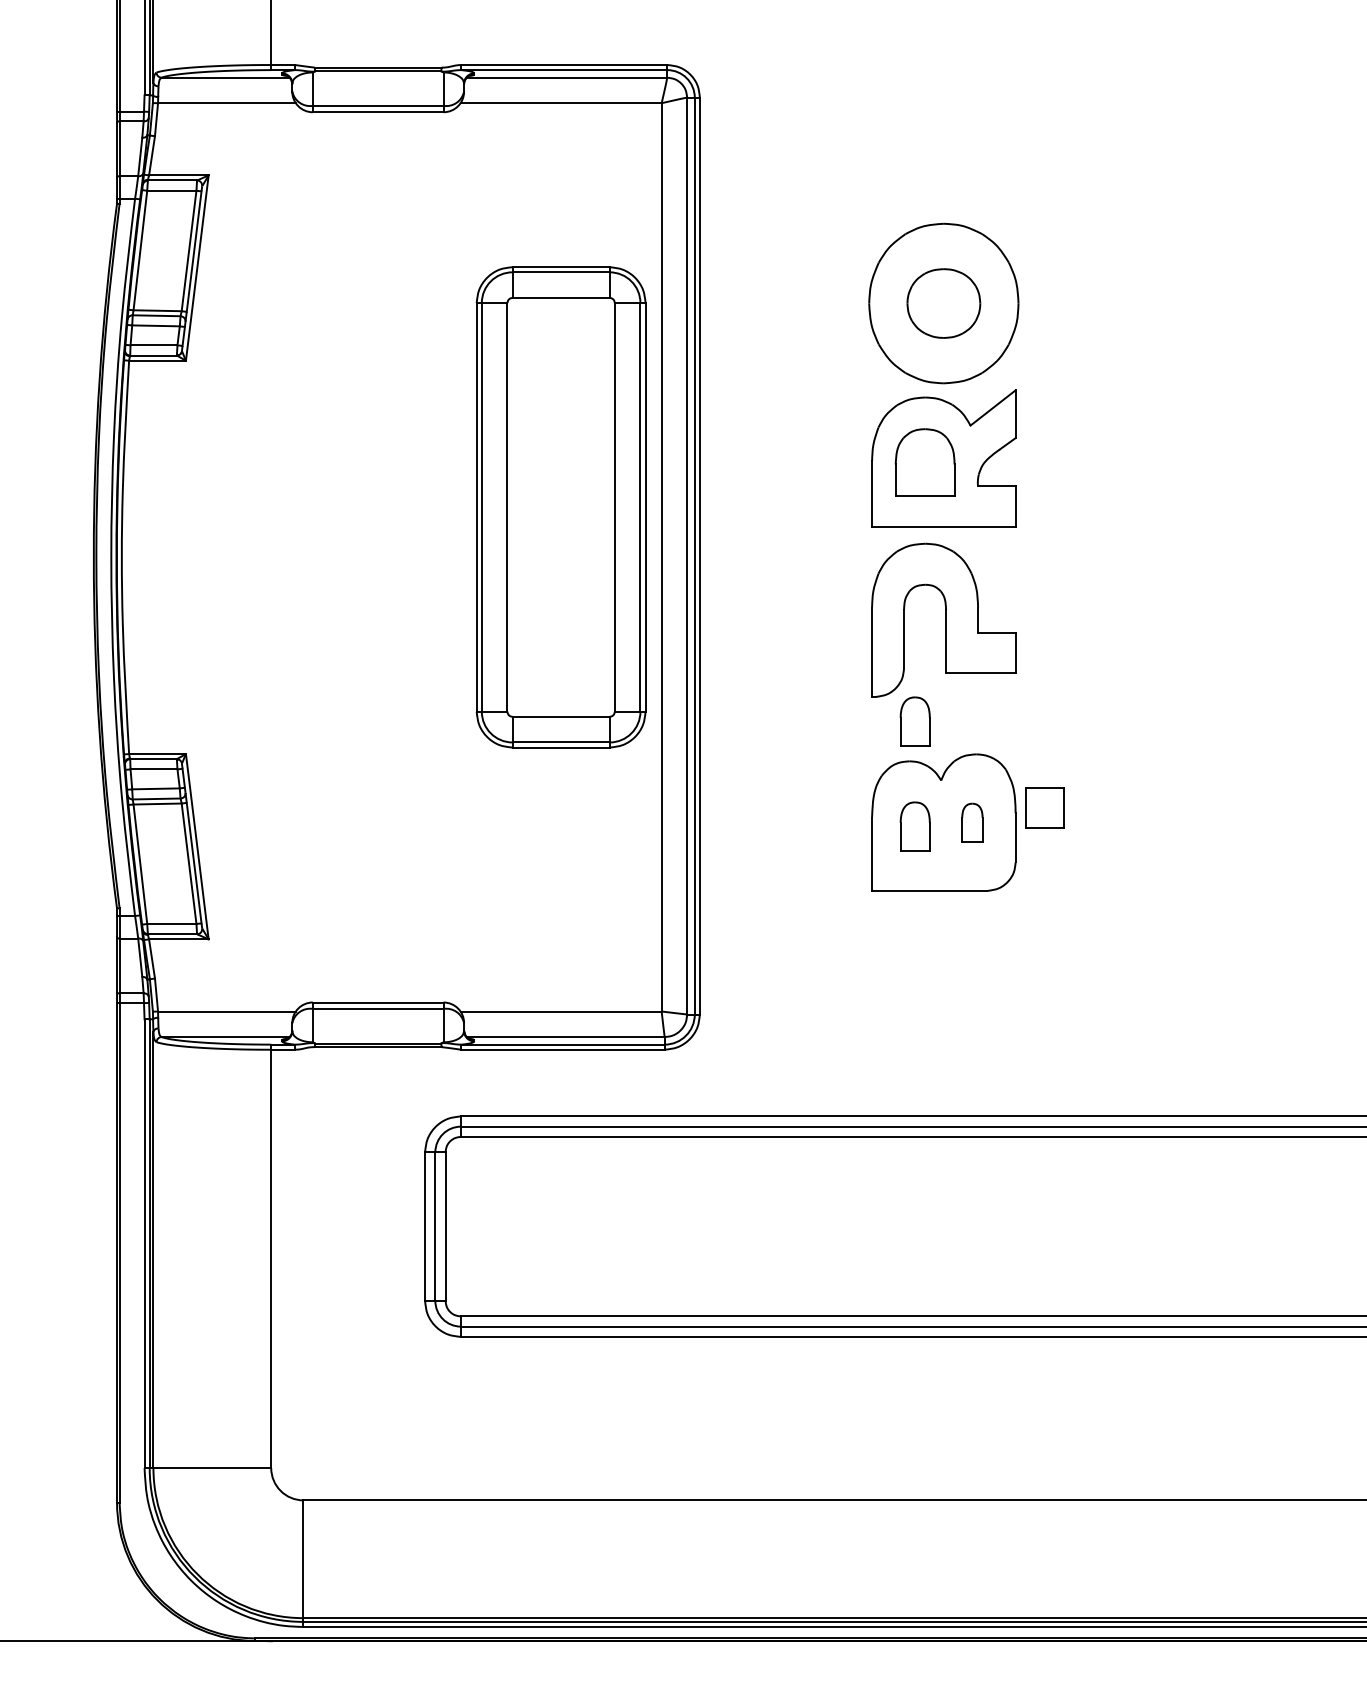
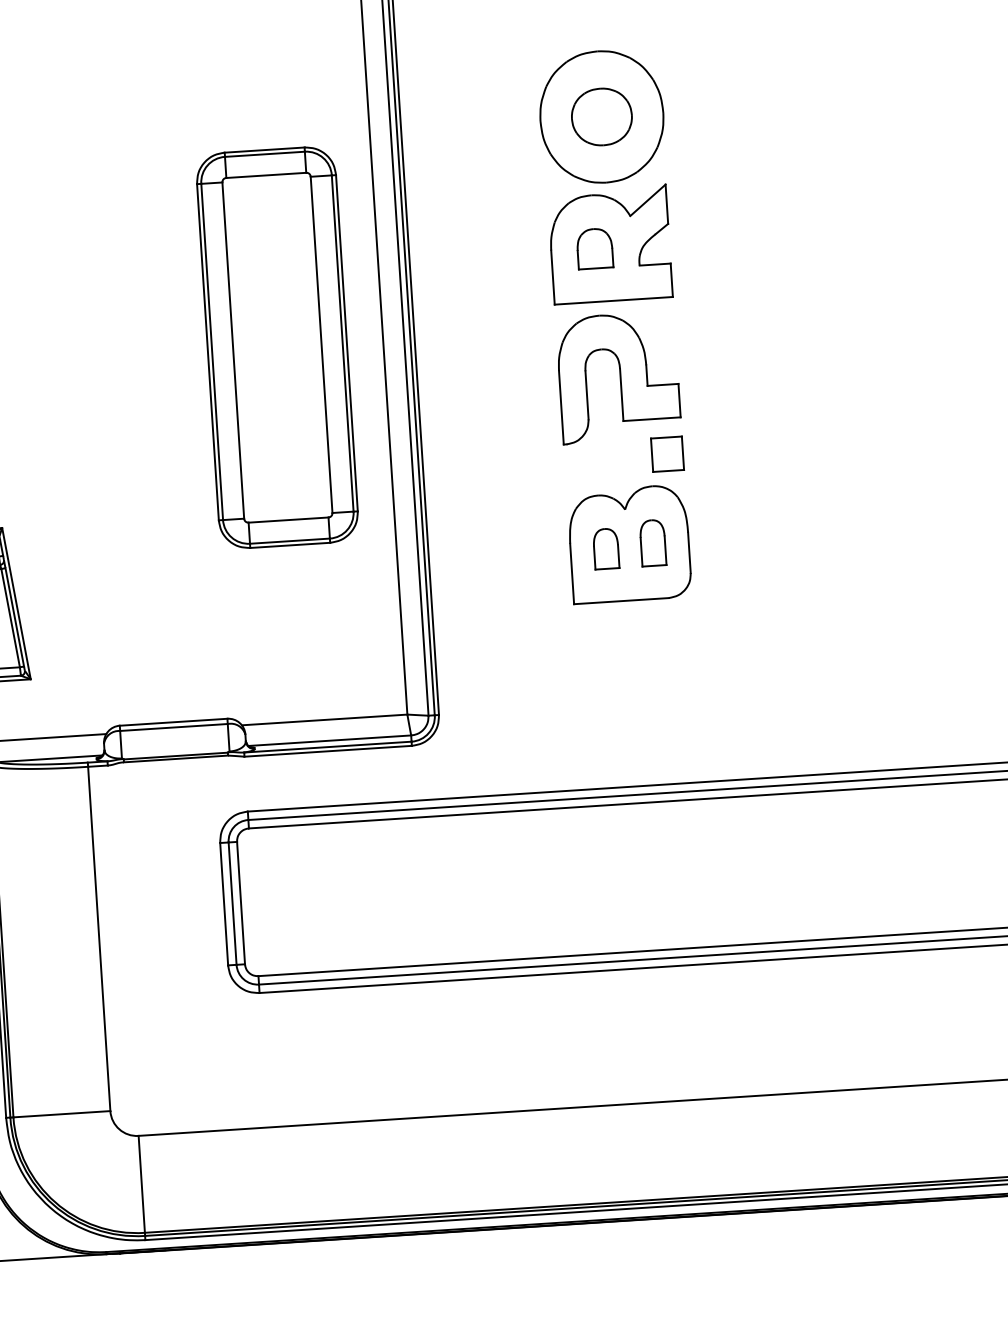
part: (924, 461) -> (594, 248), size x0.71
part: (560, 507) -> (276, 347), moved
part: (914, 721) -> (599, 462), removed
part: (1044, 807) -> (667, 454), moved
part: (972, 822) -> (653, 542), size x1.43

